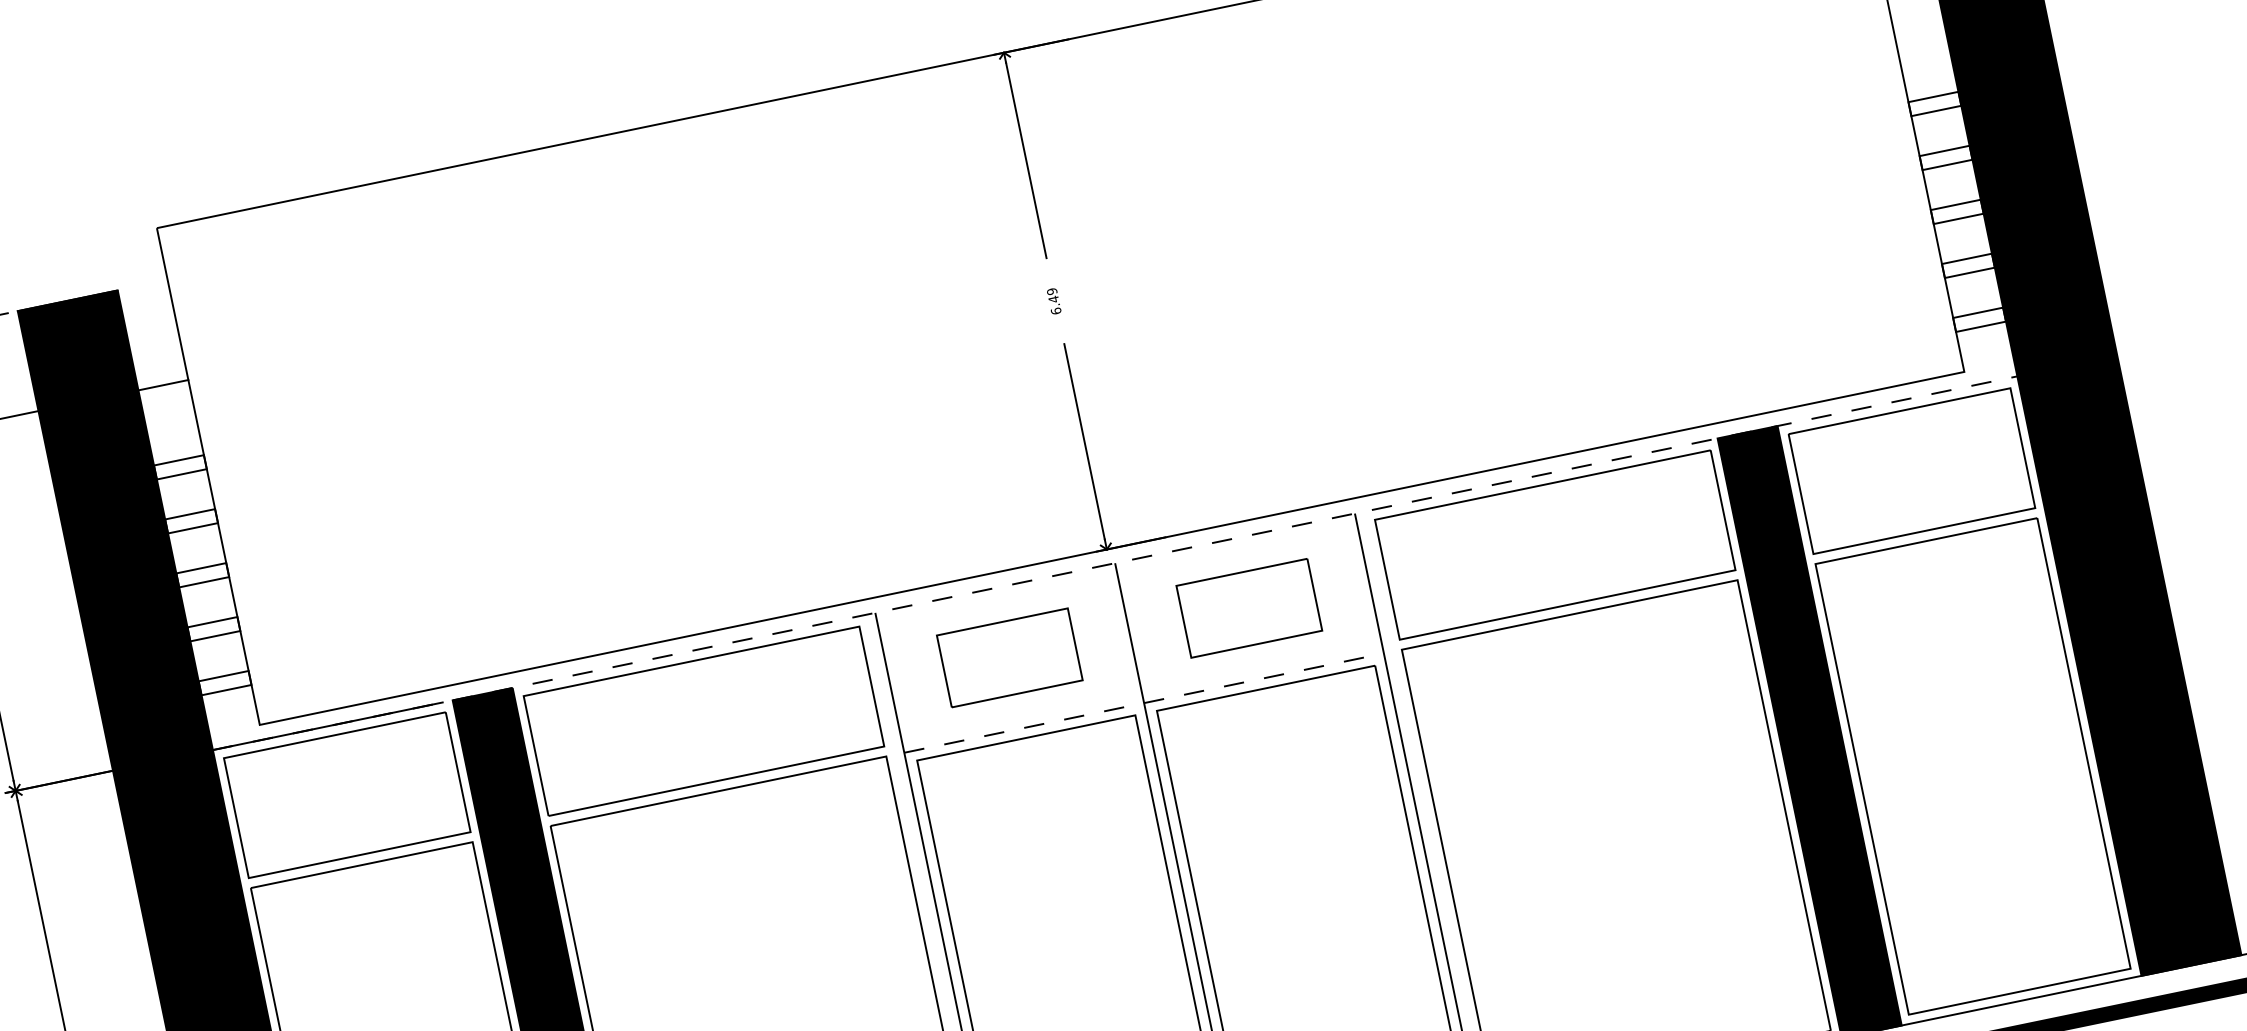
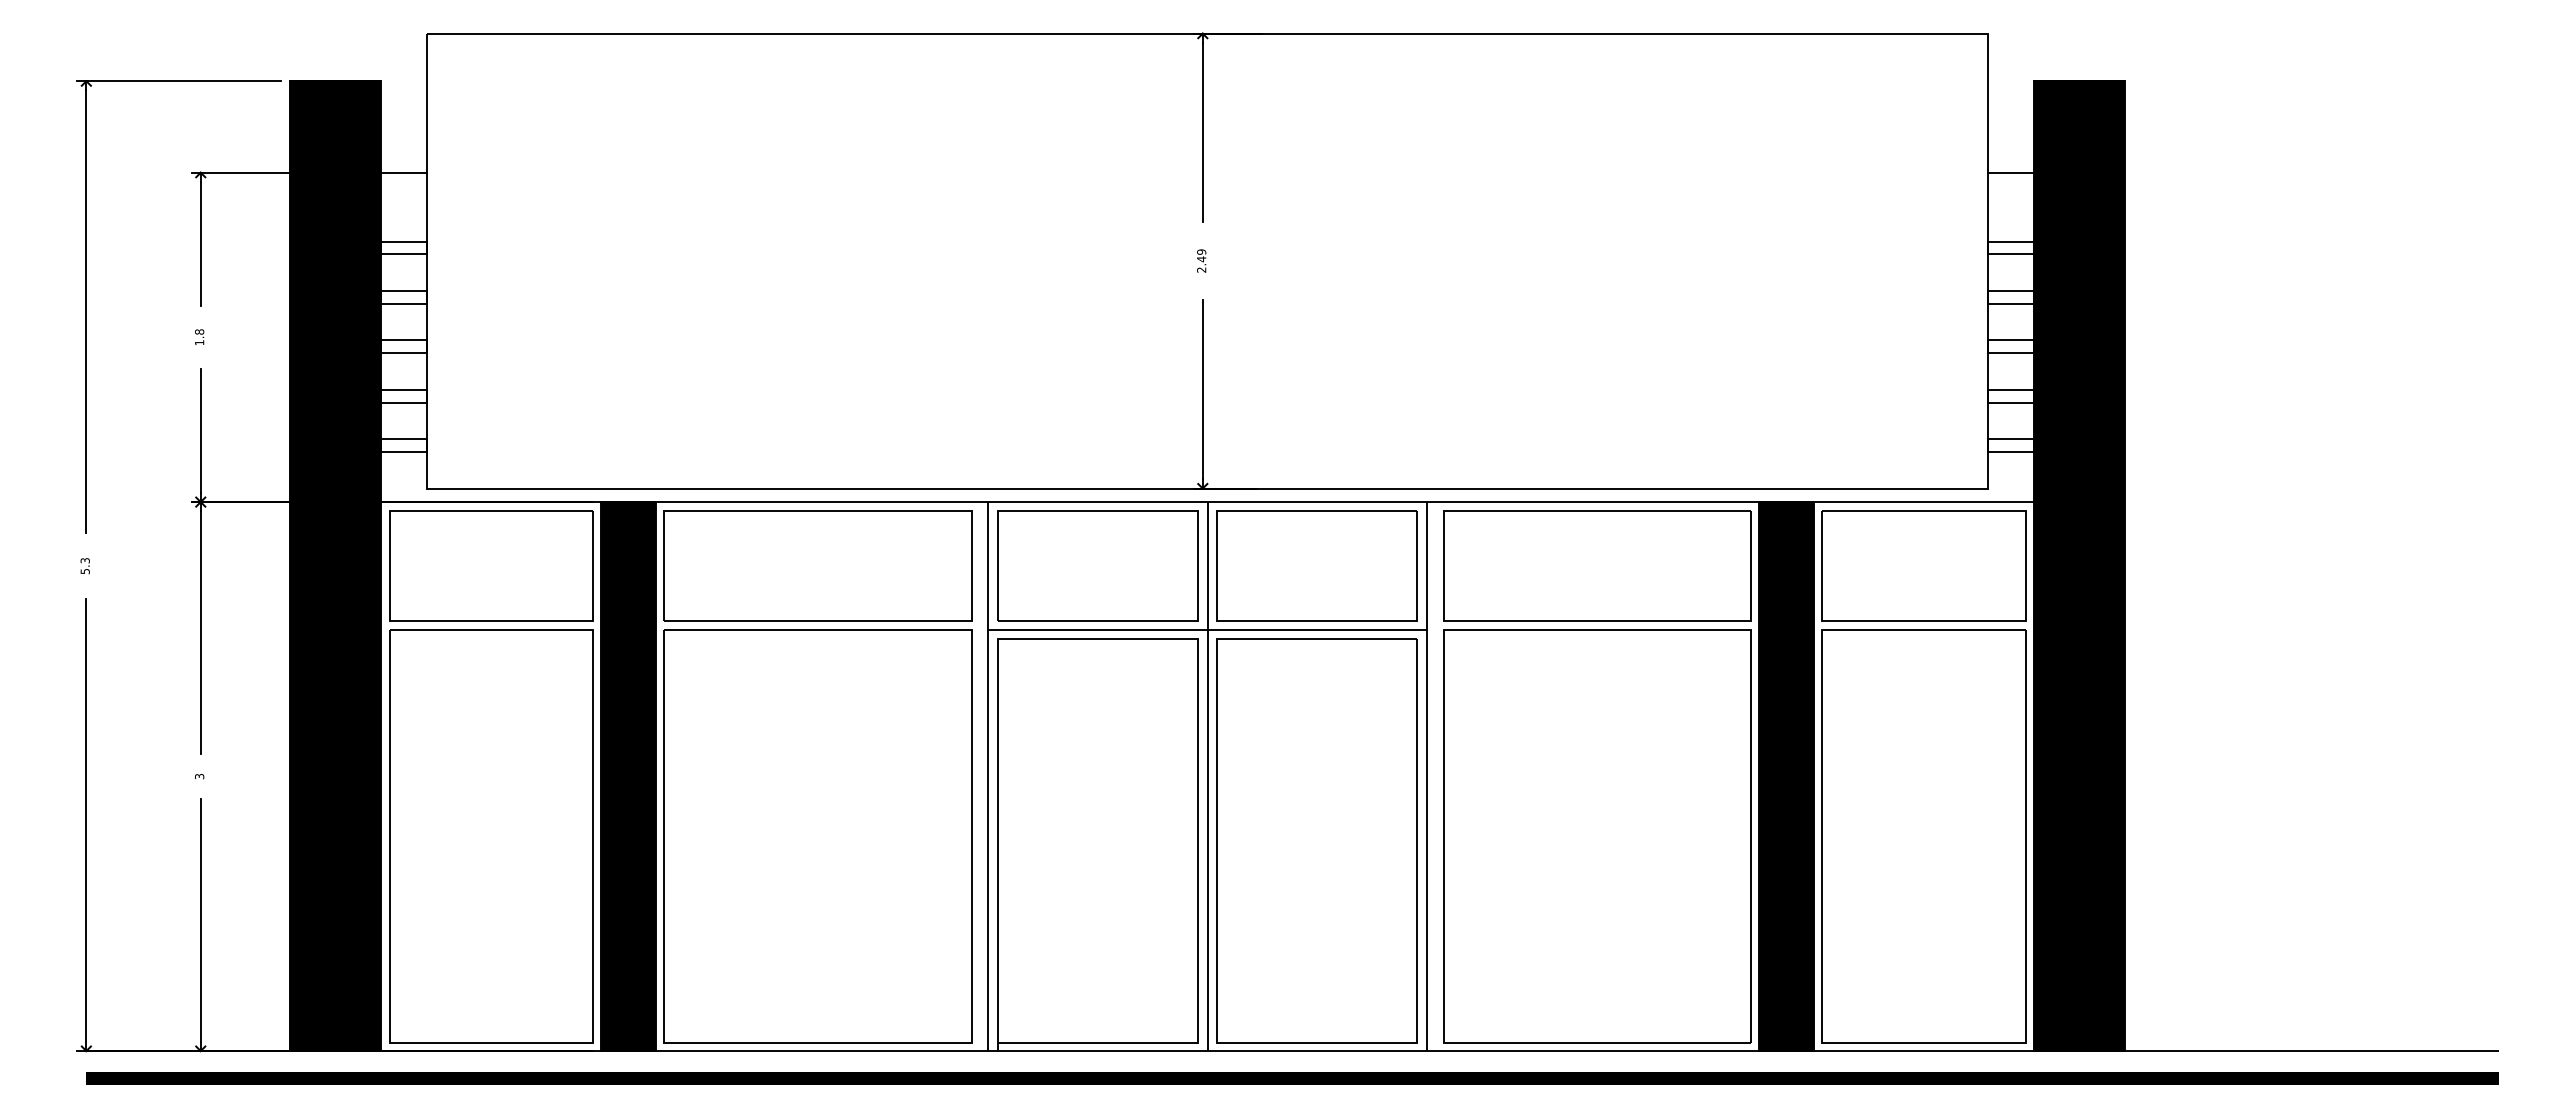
line: (1917, 21) -> (2010, 172), added
text: (1055, 310) -> (1201, 269), 6.49 -> 2.49
line: (1116, 563) -> (1208, 502), dashed -> solid
part: (1248, 607) -> (1316, 565), size x1.67
part: (1009, 657) -> (1097, 565), size x1.67
line: (1144, 703) -> (1207, 630), dashed -> solid

